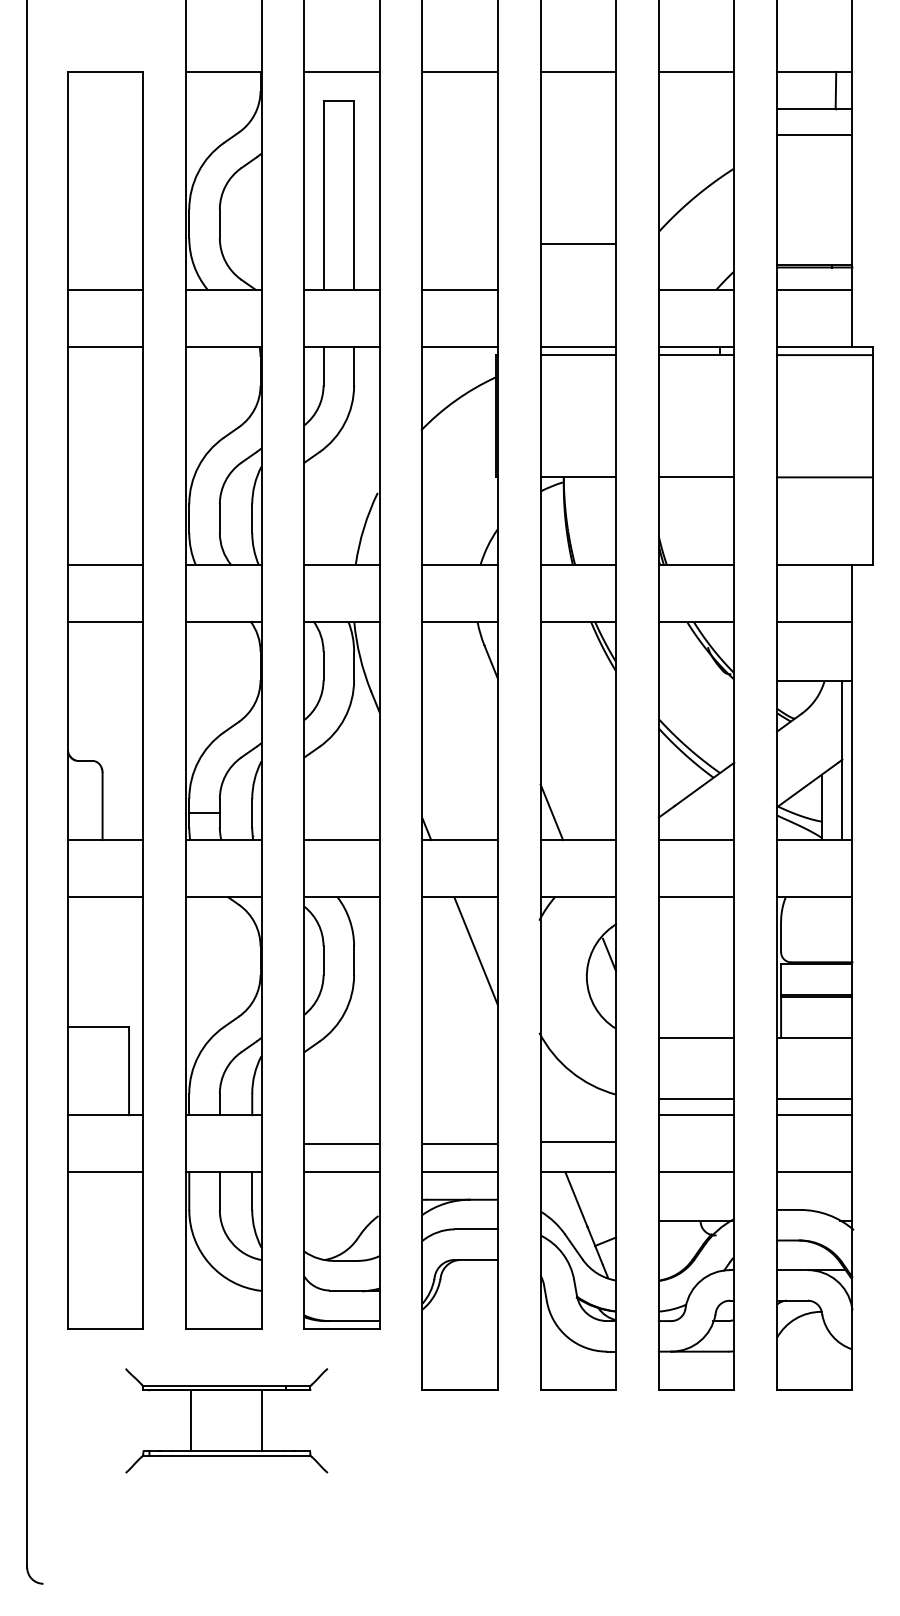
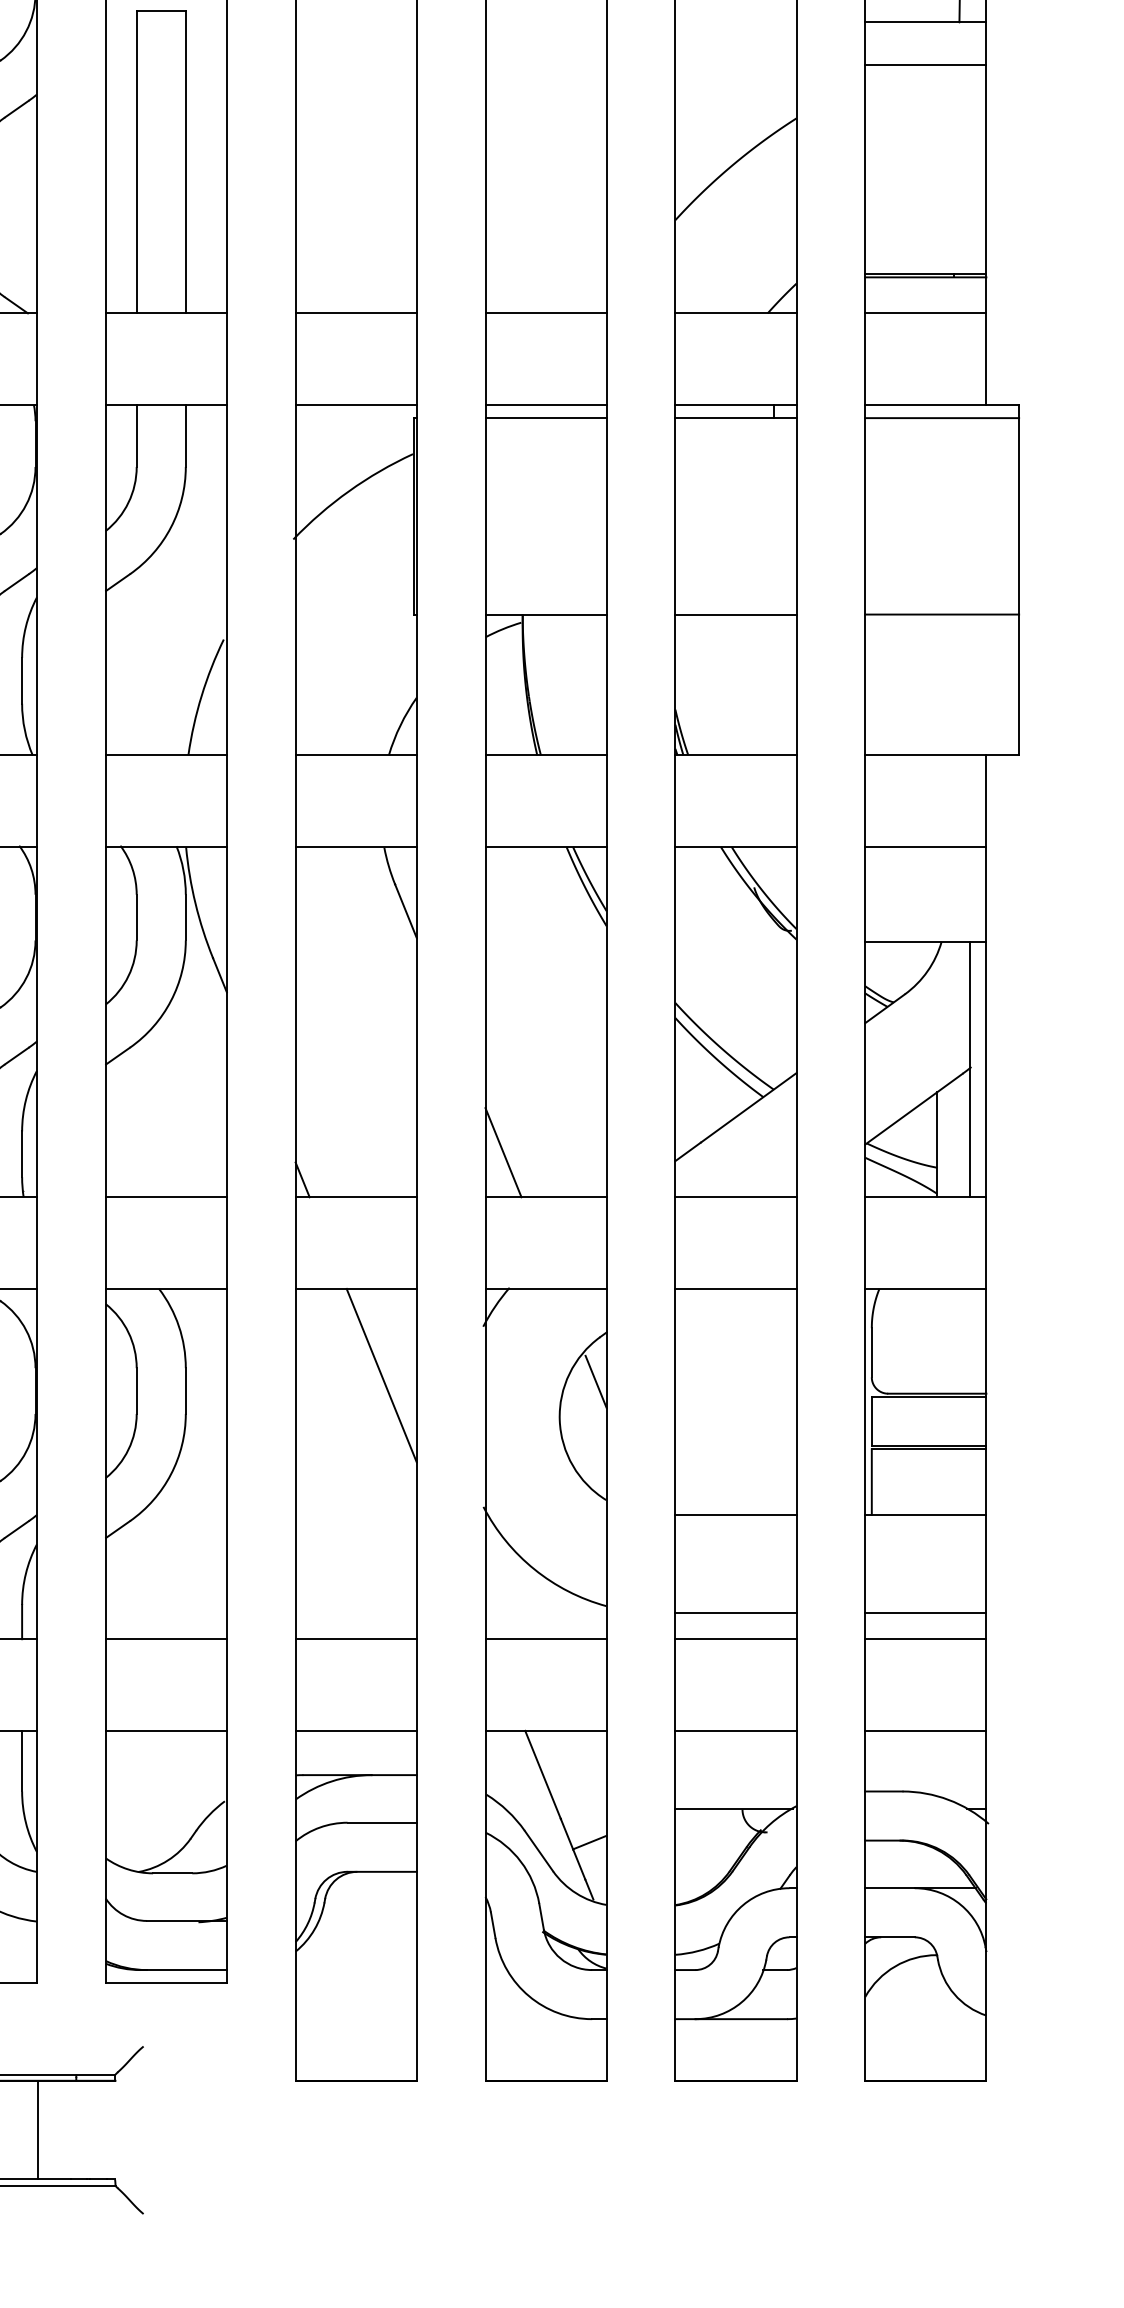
line: (578, 243) -> (546, 312), moved
line: (578, 1142) -> (546, 1639), moved
line: (341, 1144) -> (165, 1639), moved
line: (459, 1144) -> (355, 1639), moved

